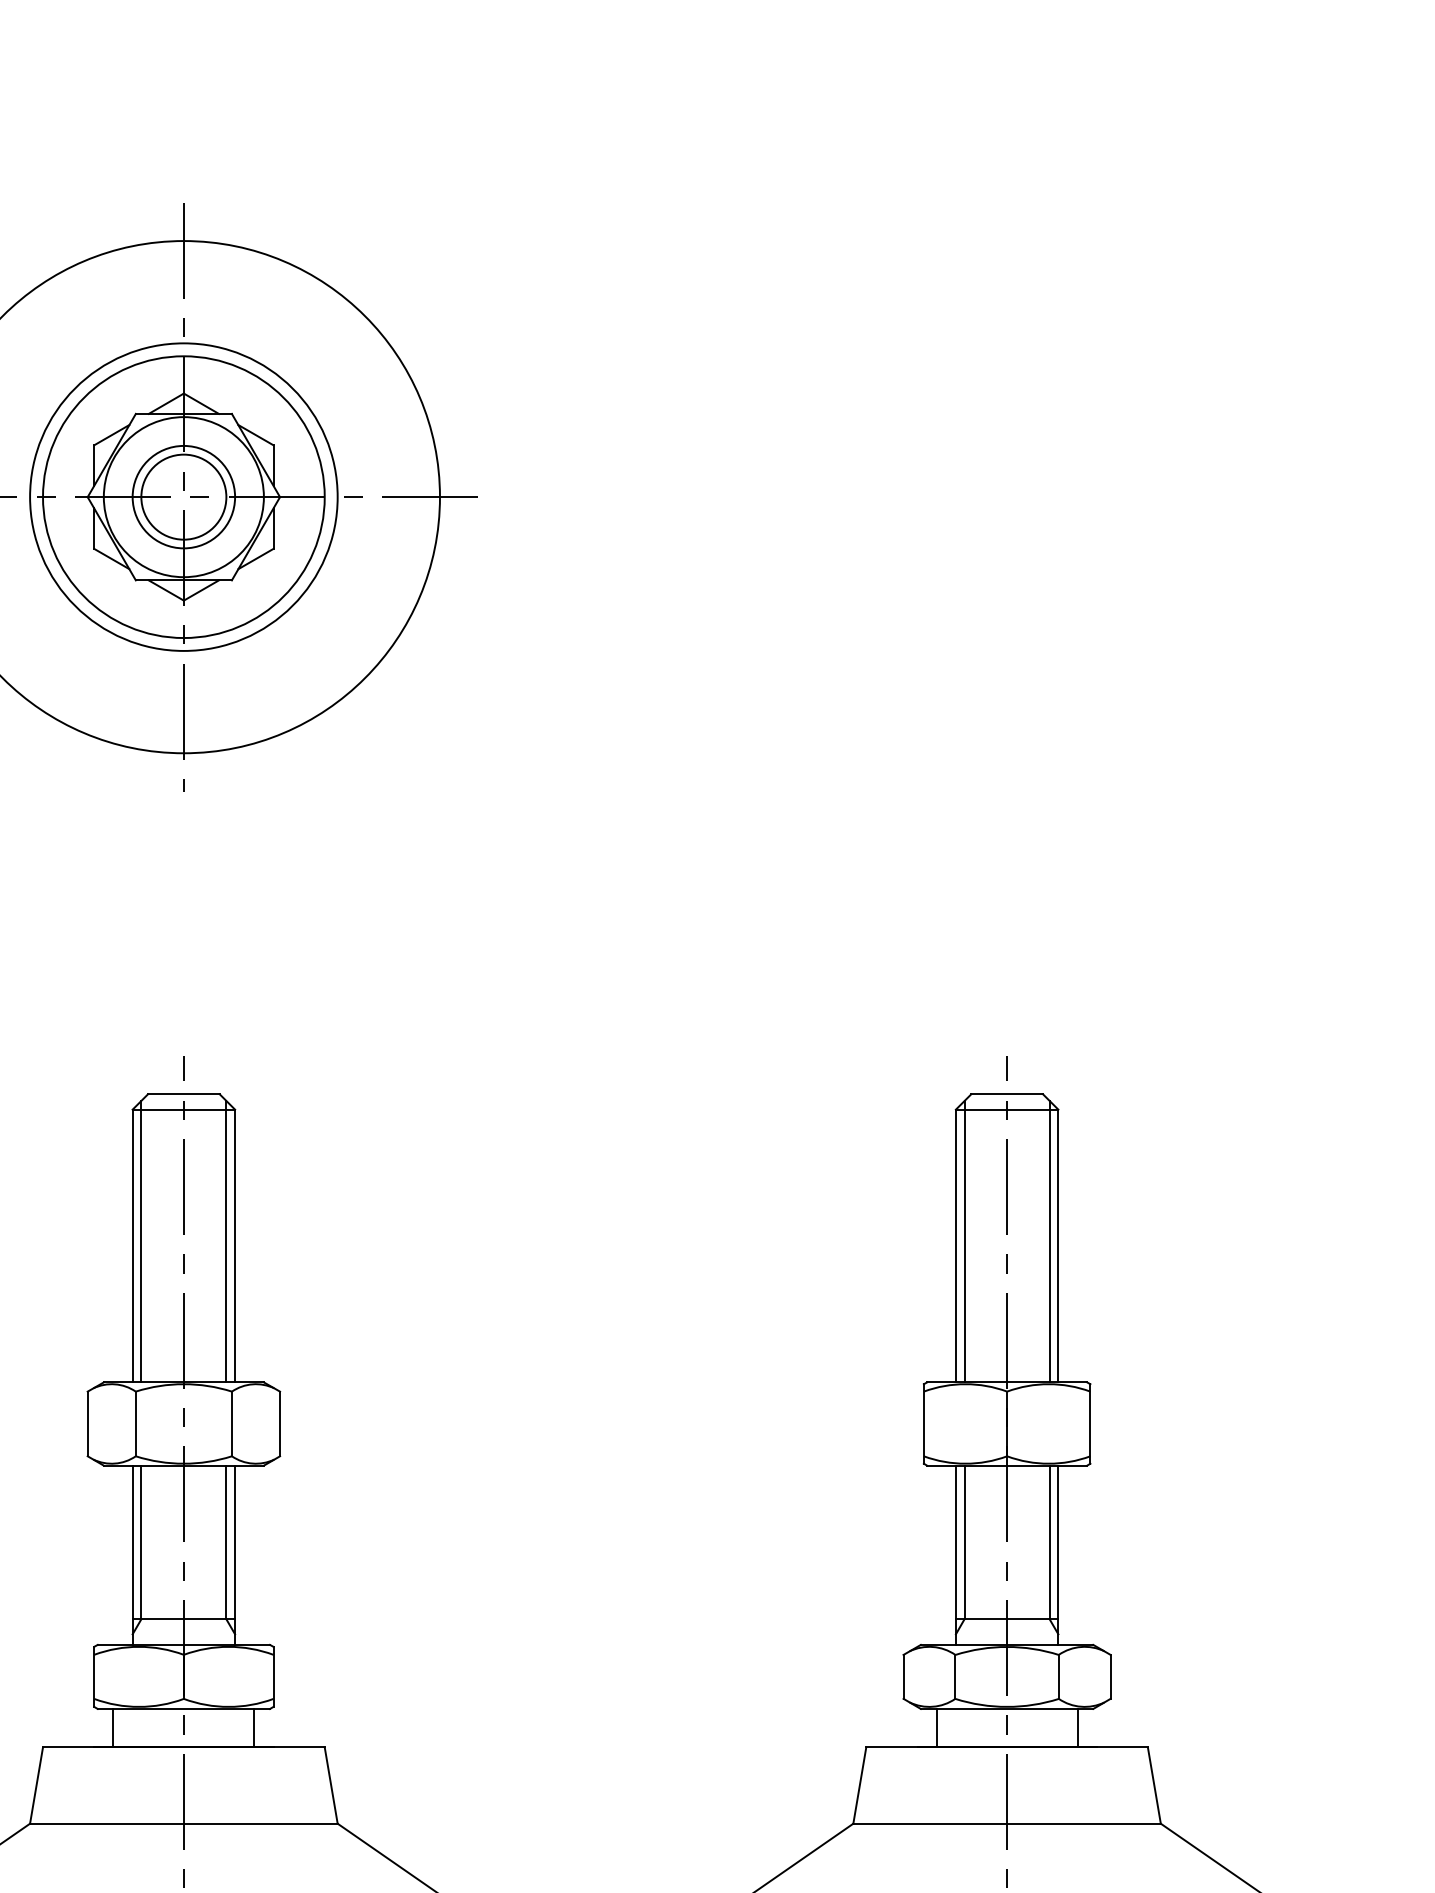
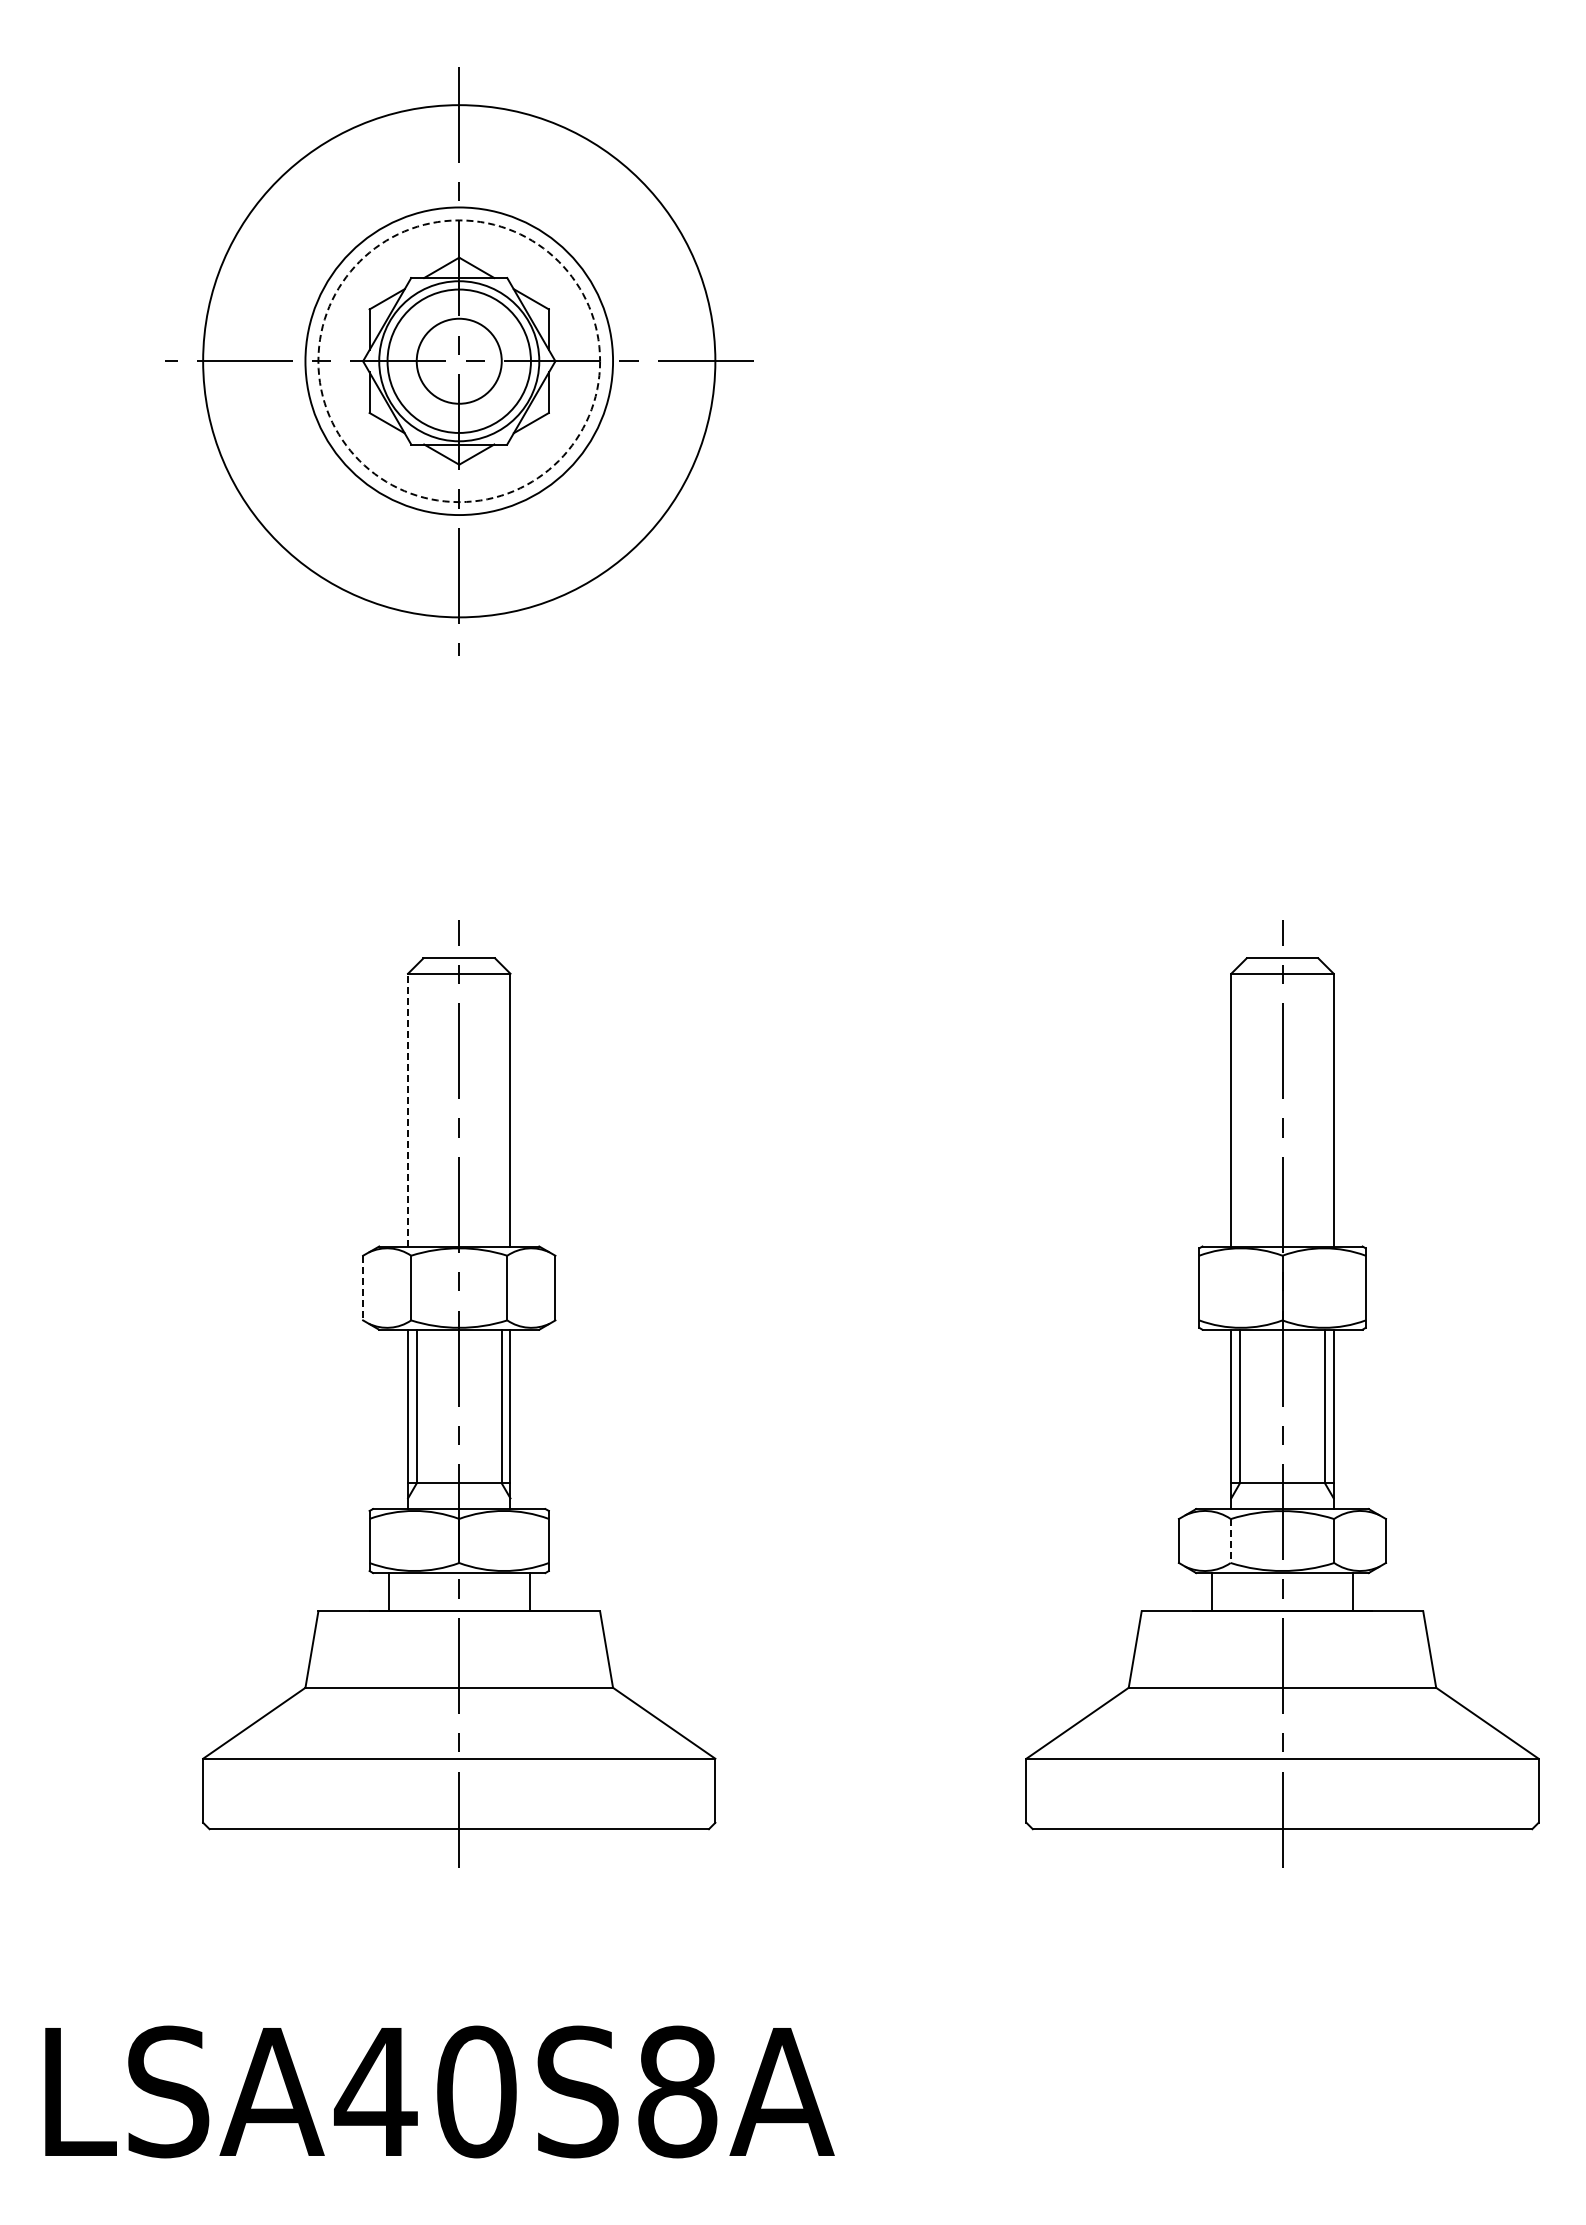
circle: (184, 497) -> (459, 361), size x1.4
circle: (184, 497) -> (459, 361), solid -> dashed
line: (141, 1241) -> (416, 1105), removed
line: (226, 1241) -> (501, 1105), removed
line: (964, 1241) -> (1239, 1105), removed
line: (1050, 1241) -> (1325, 1105), removed
line: (133, 1245) -> (408, 1109), solid -> dashed
line: (88, 1424) -> (363, 1288), solid -> dashed
line: (955, 1676) -> (1230, 1540), solid -> dashed

